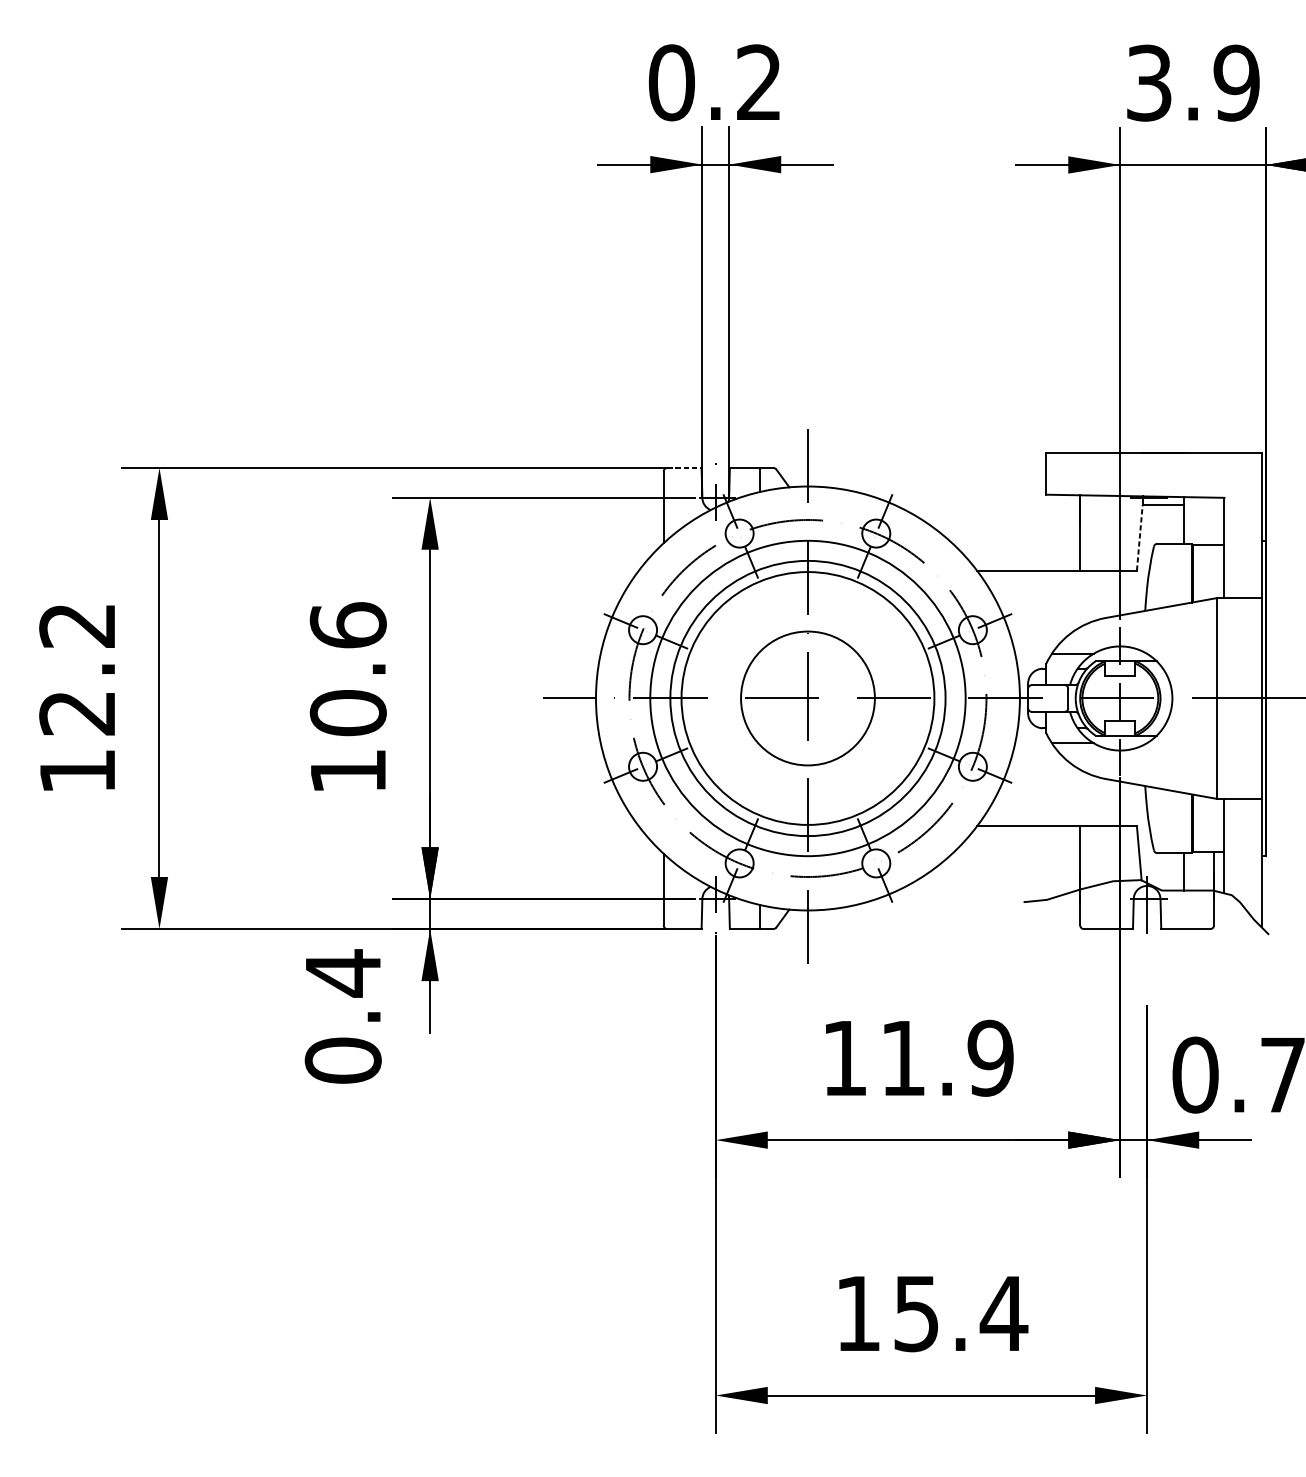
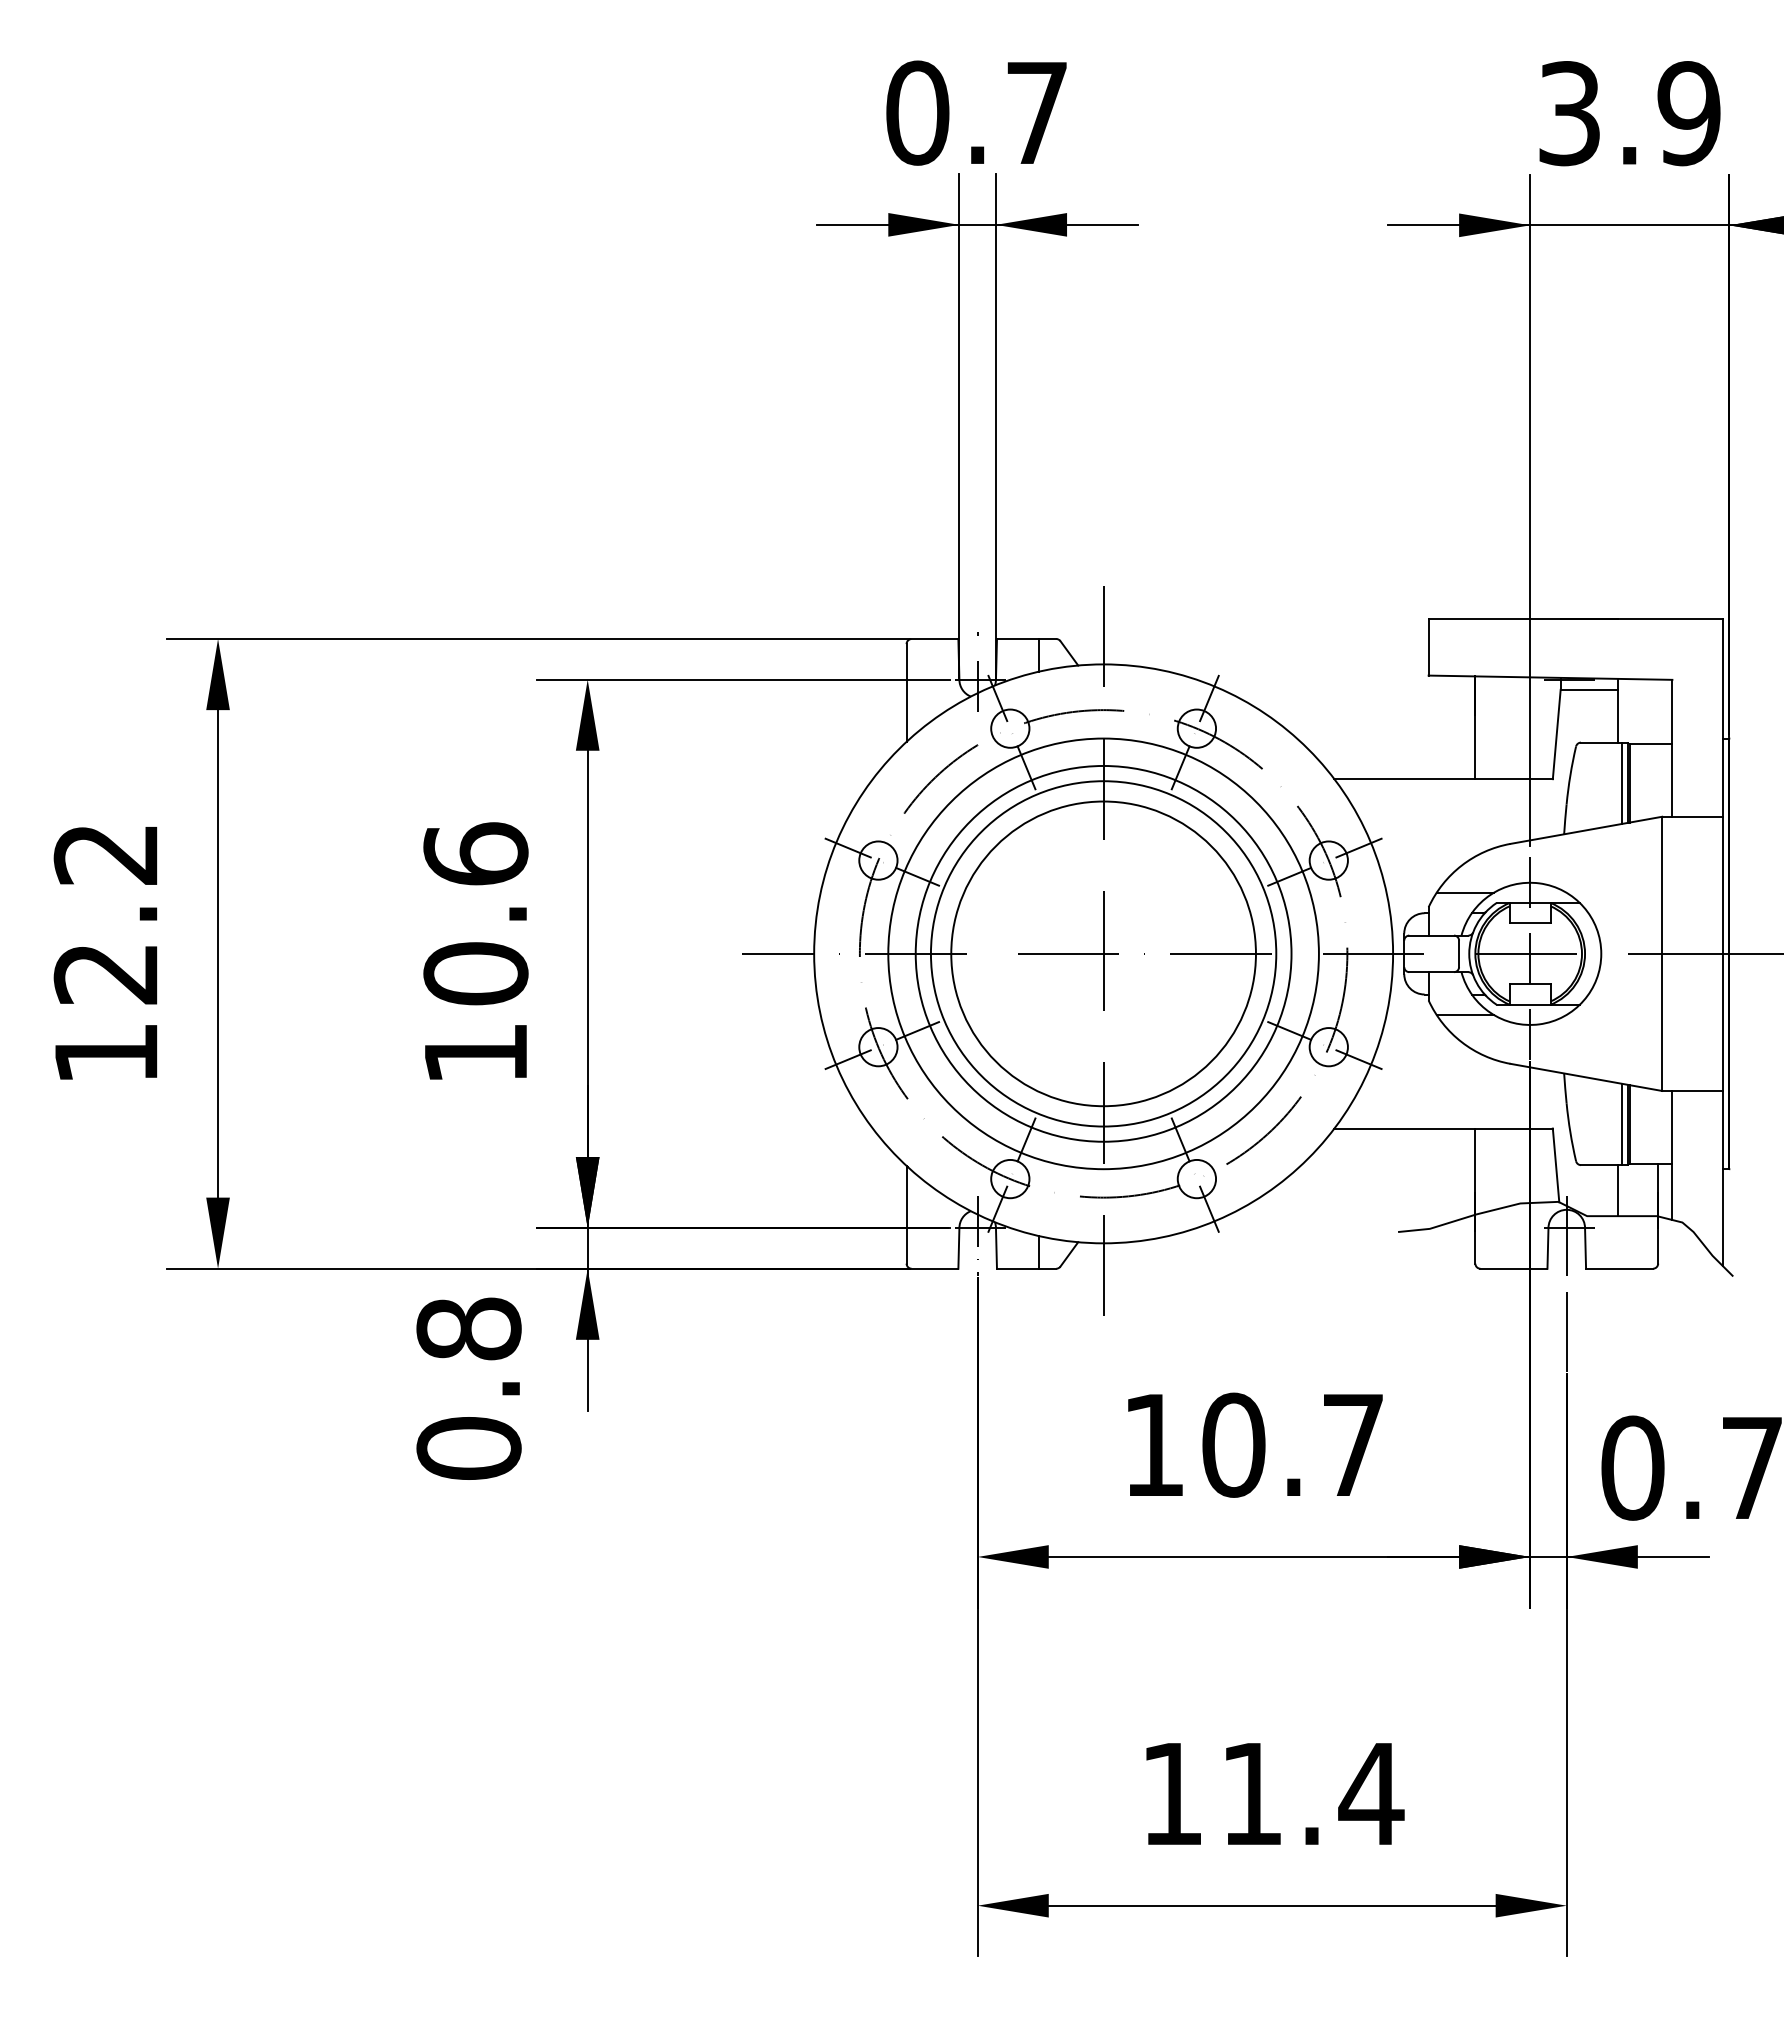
text: (758, 81) -> (1036, 111), 0.2 -> 0.7
line: (684, 468) -> (935, 639), dashed -> solid
line: (1139, 537) -> (1556, 734), dashed -> solid
line: (1187, 573) -> (1621, 783), added
circle: (807, 698) -> (1103, 953), size x1.67
line: (1187, 823) -> (1621, 1124), added
text: (342, 973) -> (468, 1329), 0.4 -> 0.8
line: (1146, 975) -> (1566, 1332), added
text: (947, 1057) -> (1293, 1444), 11.9 -> 10.7
text: (916, 1314) -> (1251, 1794), 15.4 -> 11.4

